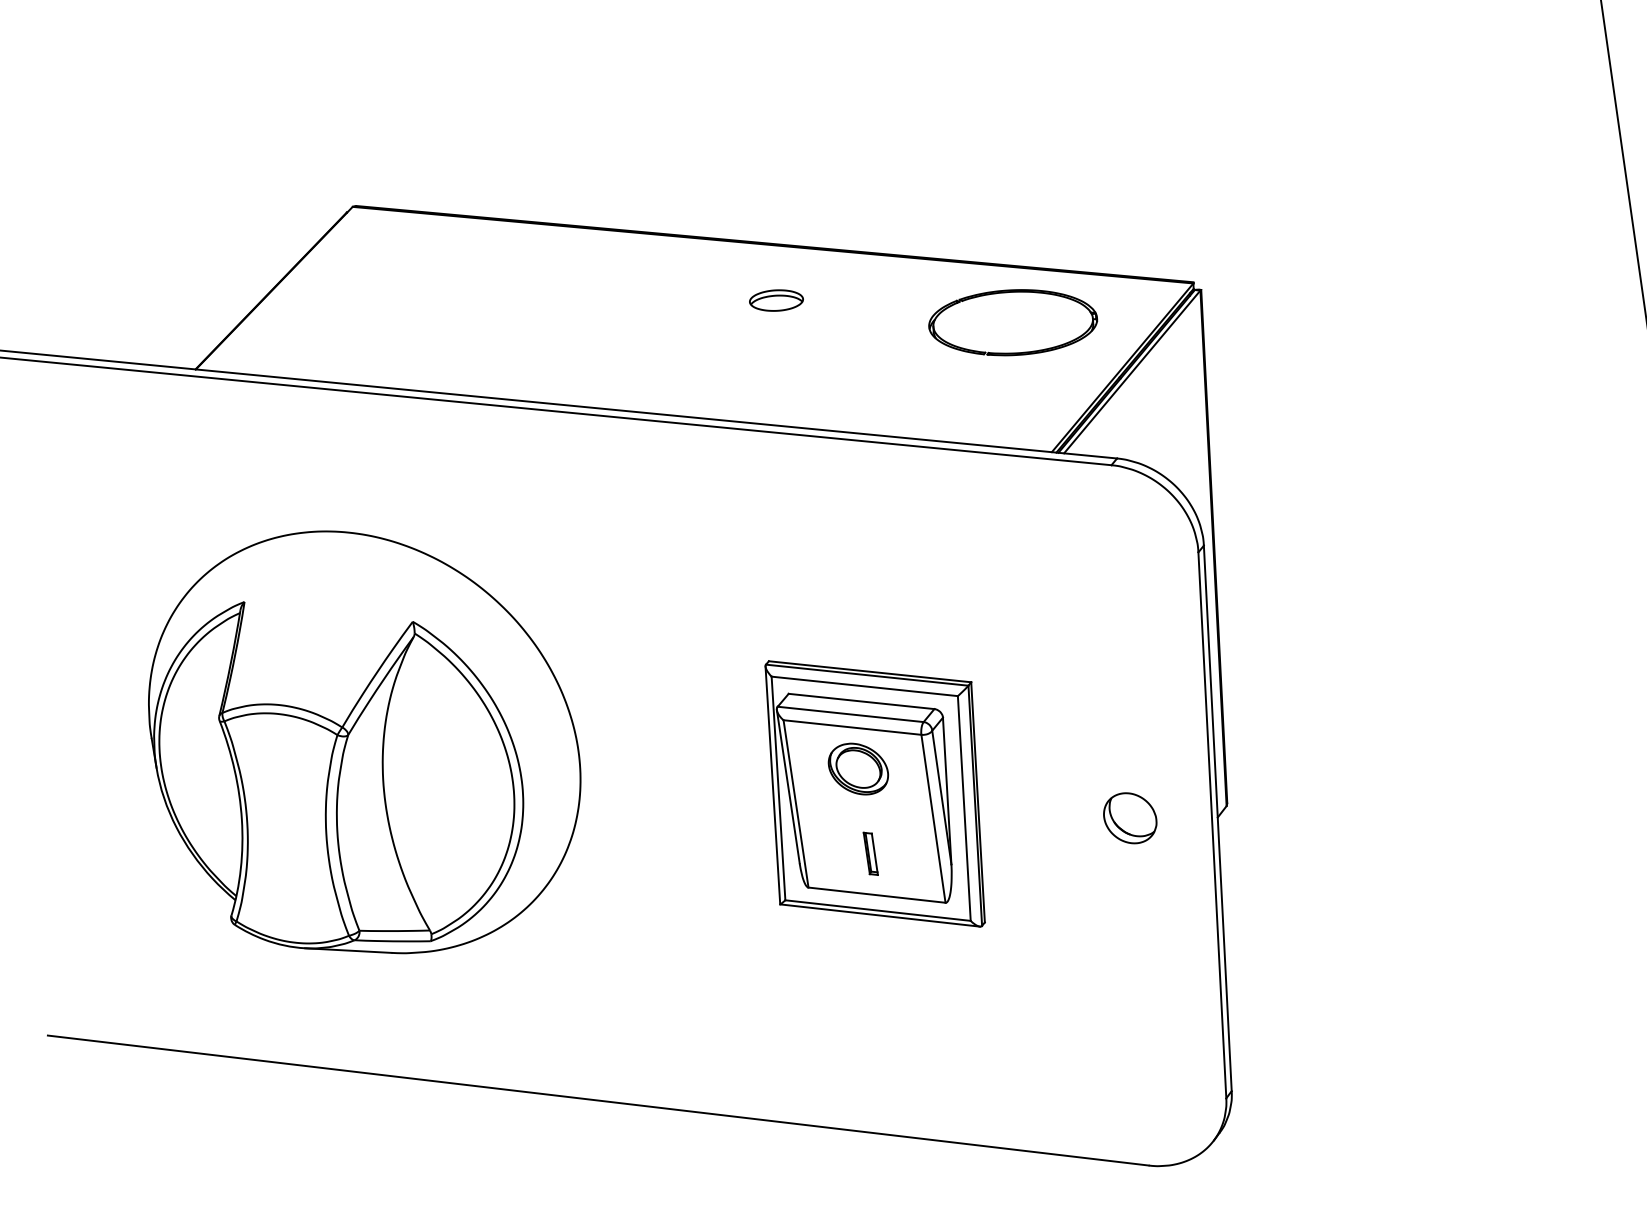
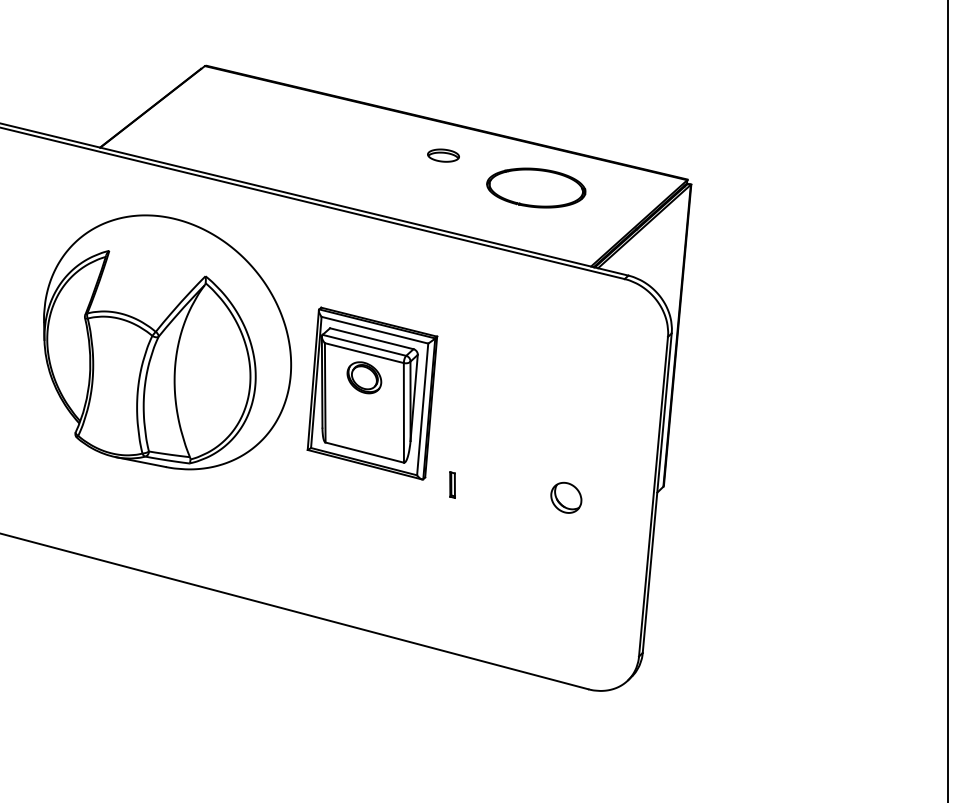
part: (1013, 321) -> (536, 187), moved
part: (364, 742) -> (167, 342), moved
part: (875, 793) -> (372, 393), moved
part: (1130, 817) -> (566, 497), moved

